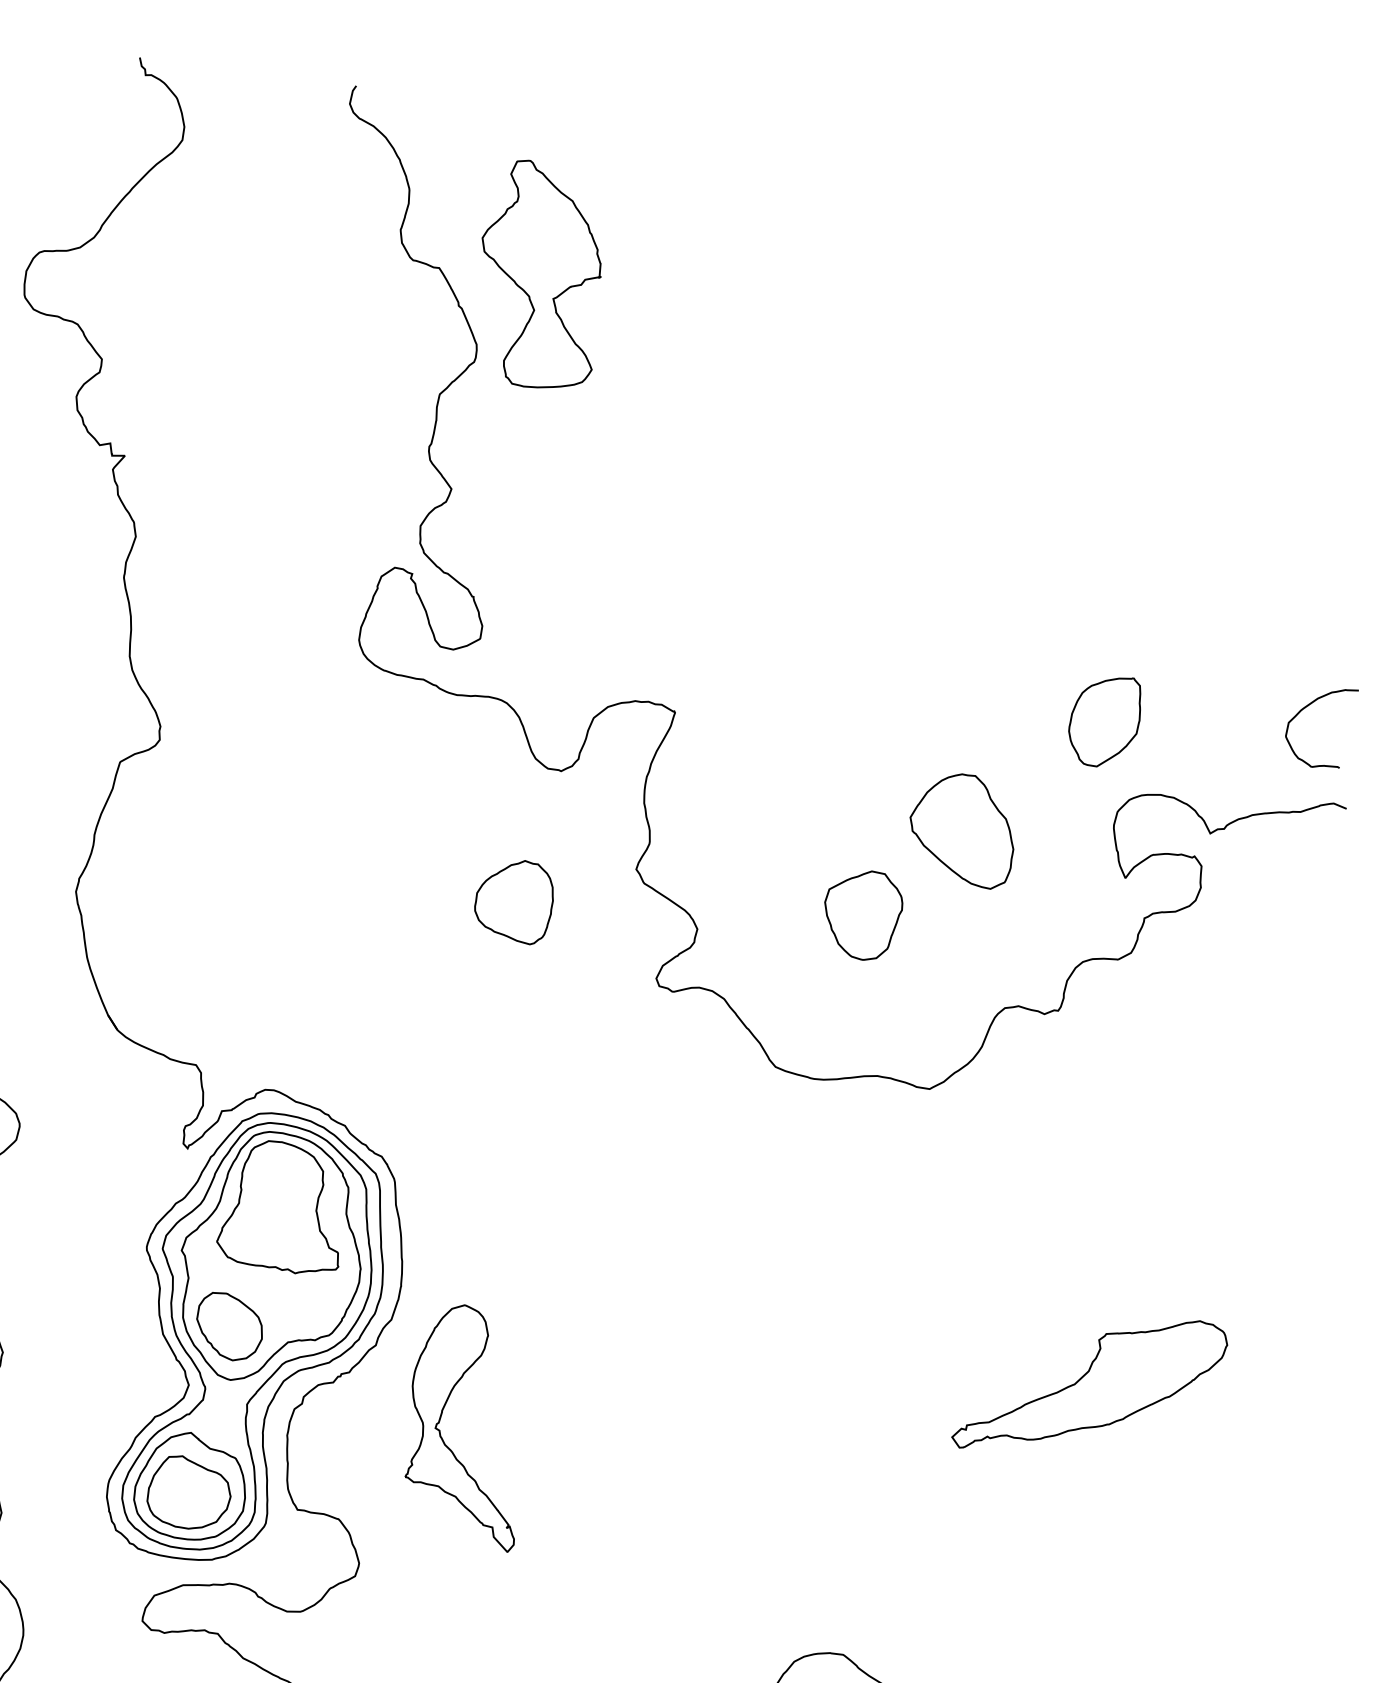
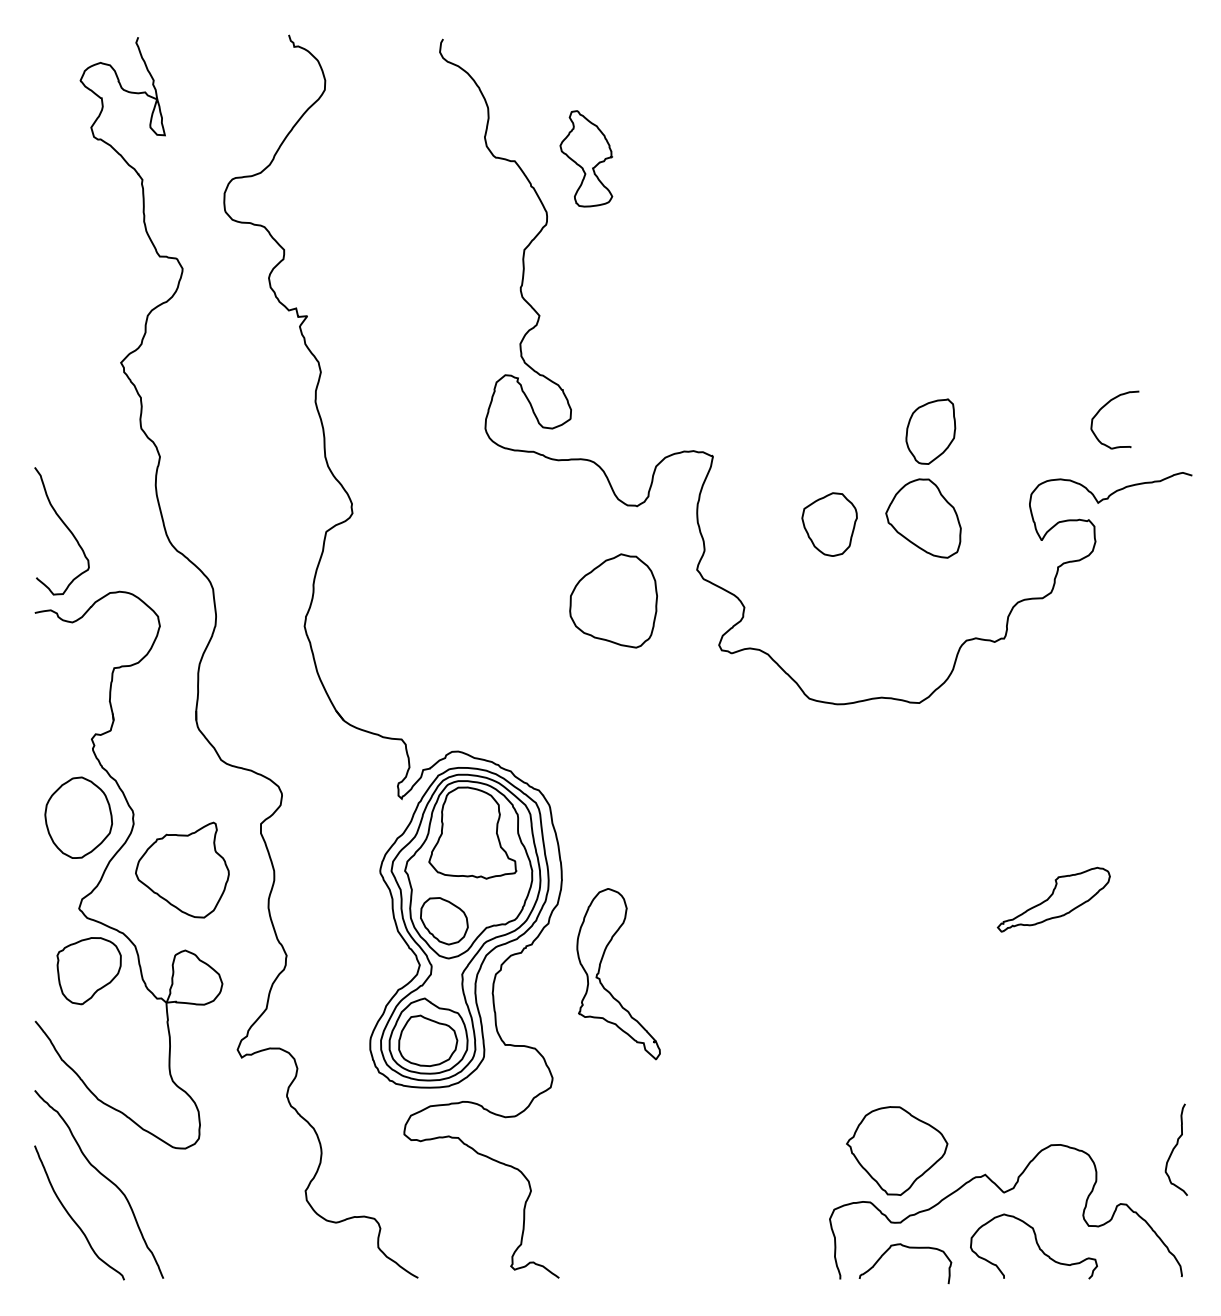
part: (540, 274) -> (586, 158), size x0.6
curve: (1307, 707) -> (1104, 407), moved
part: (1104, 721) -> (930, 431), moved
part: (514, 901) -> (613, 601), size x1.6
part: (862, 915) -> (829, 524), moved
part: (1089, 1384) -> (1053, 899), size x0.6

